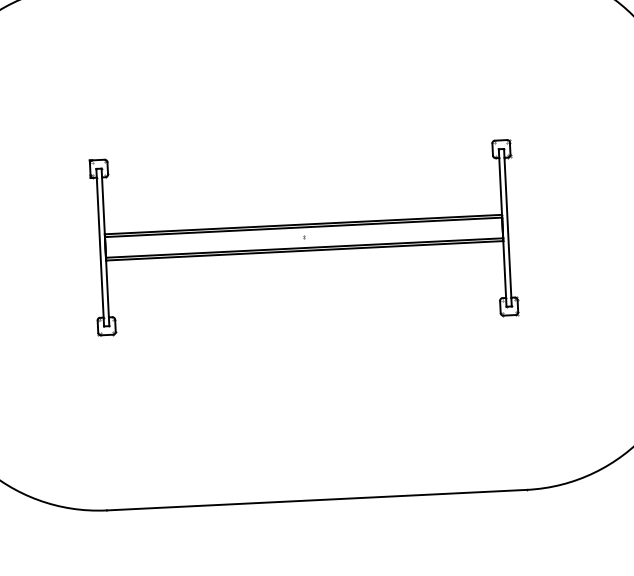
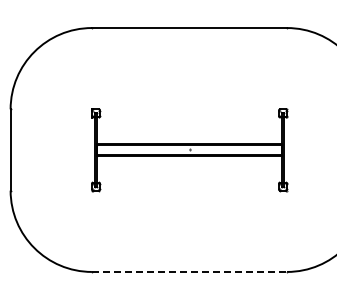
line: (316, 499) -> (189, 271), solid -> dashed

